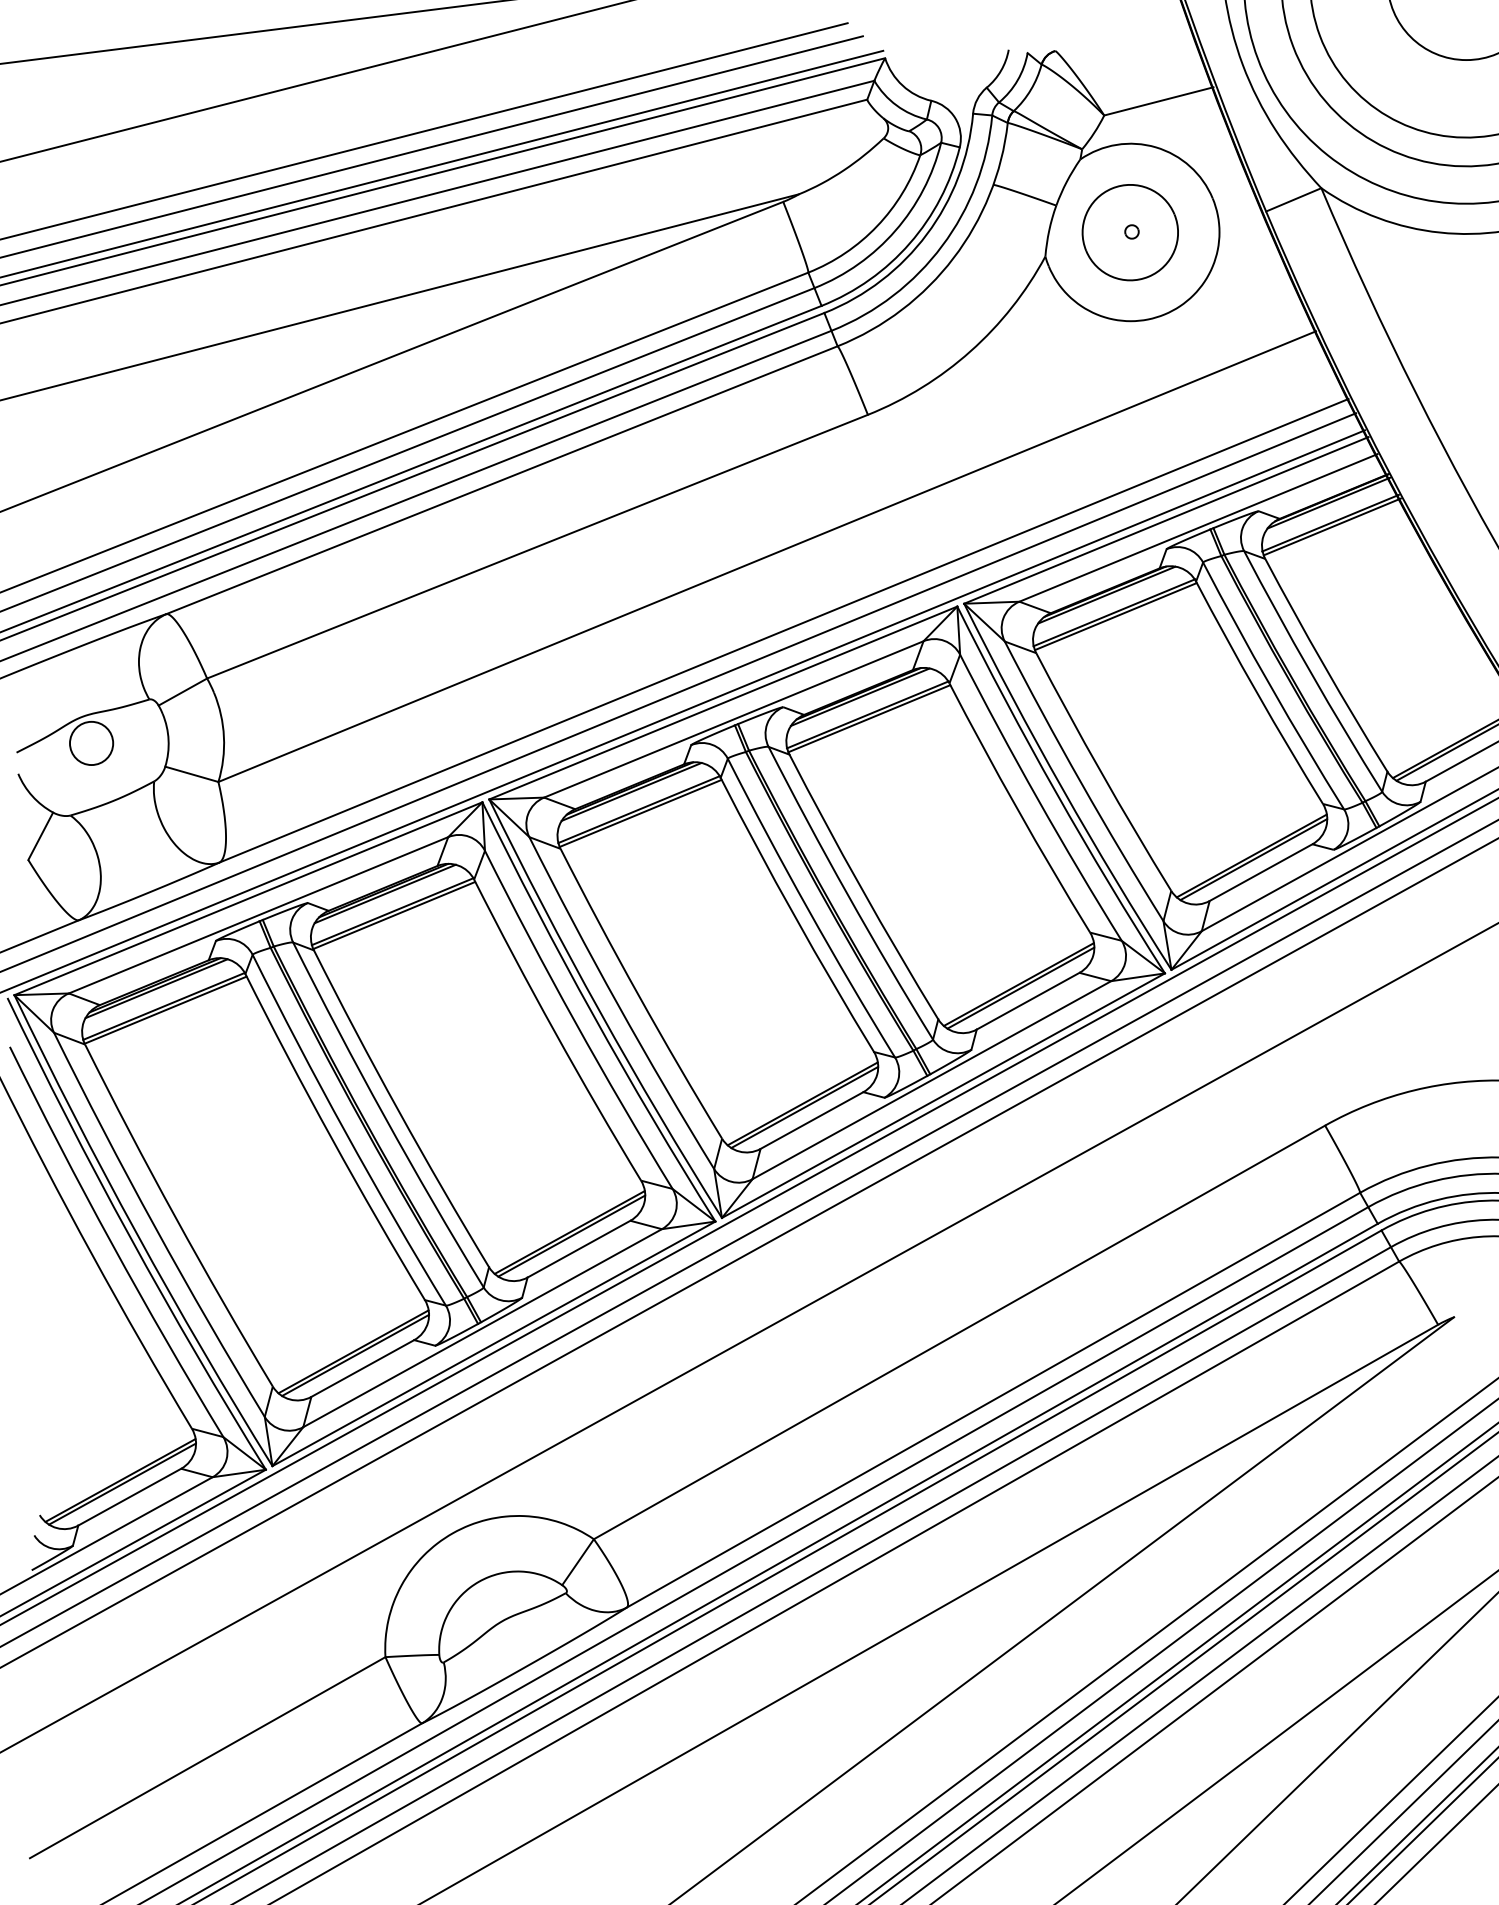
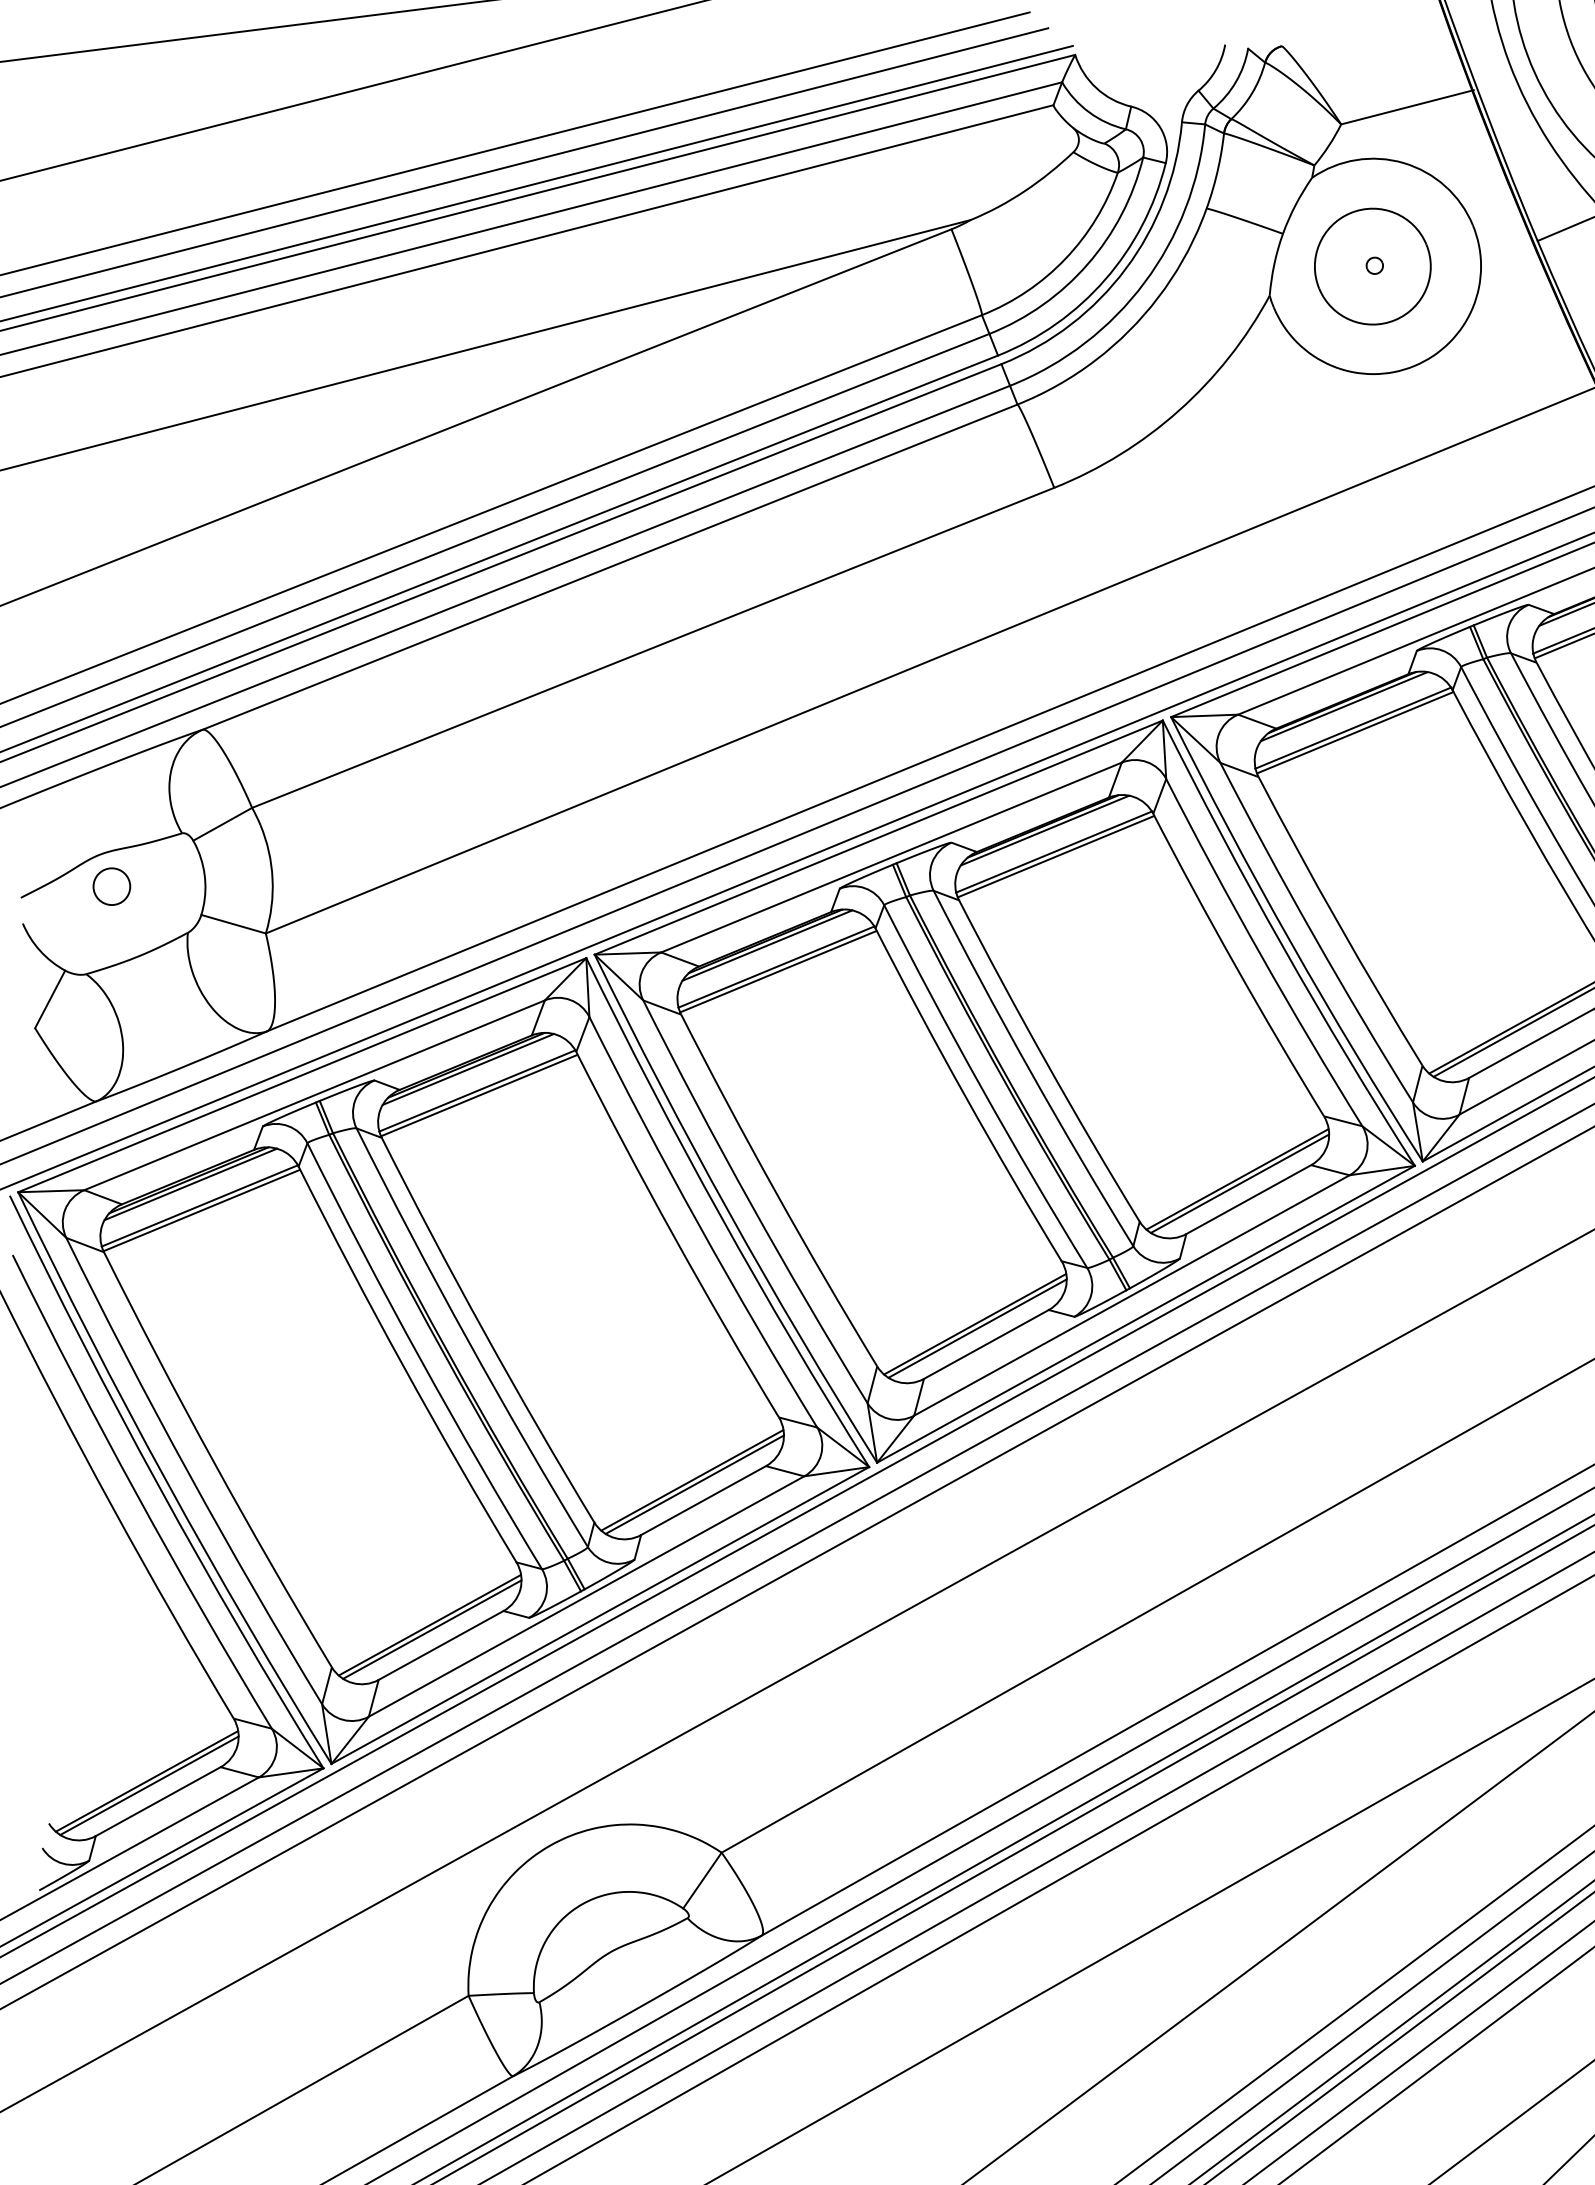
circle: (91, 743) -> (111, 886), size x0.7

